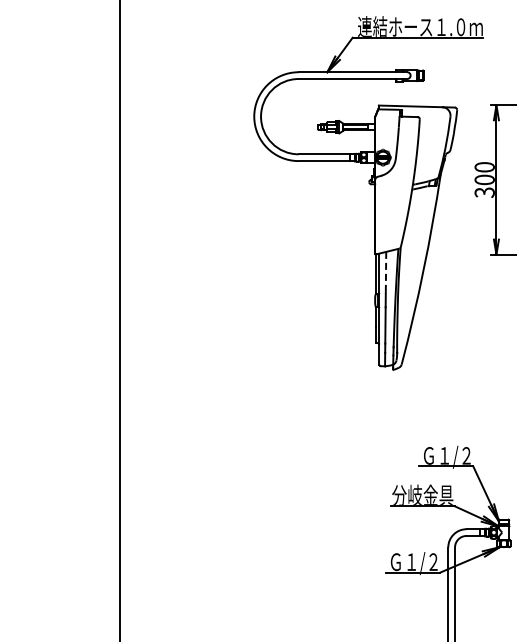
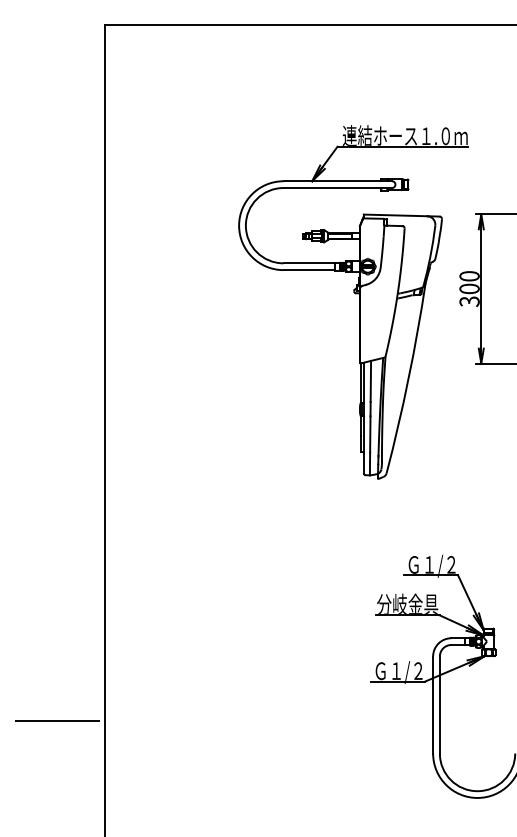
line: (385, 272) -> (370, 381), dashed -> solid
line: (74, 612) -> (59, 721), added

